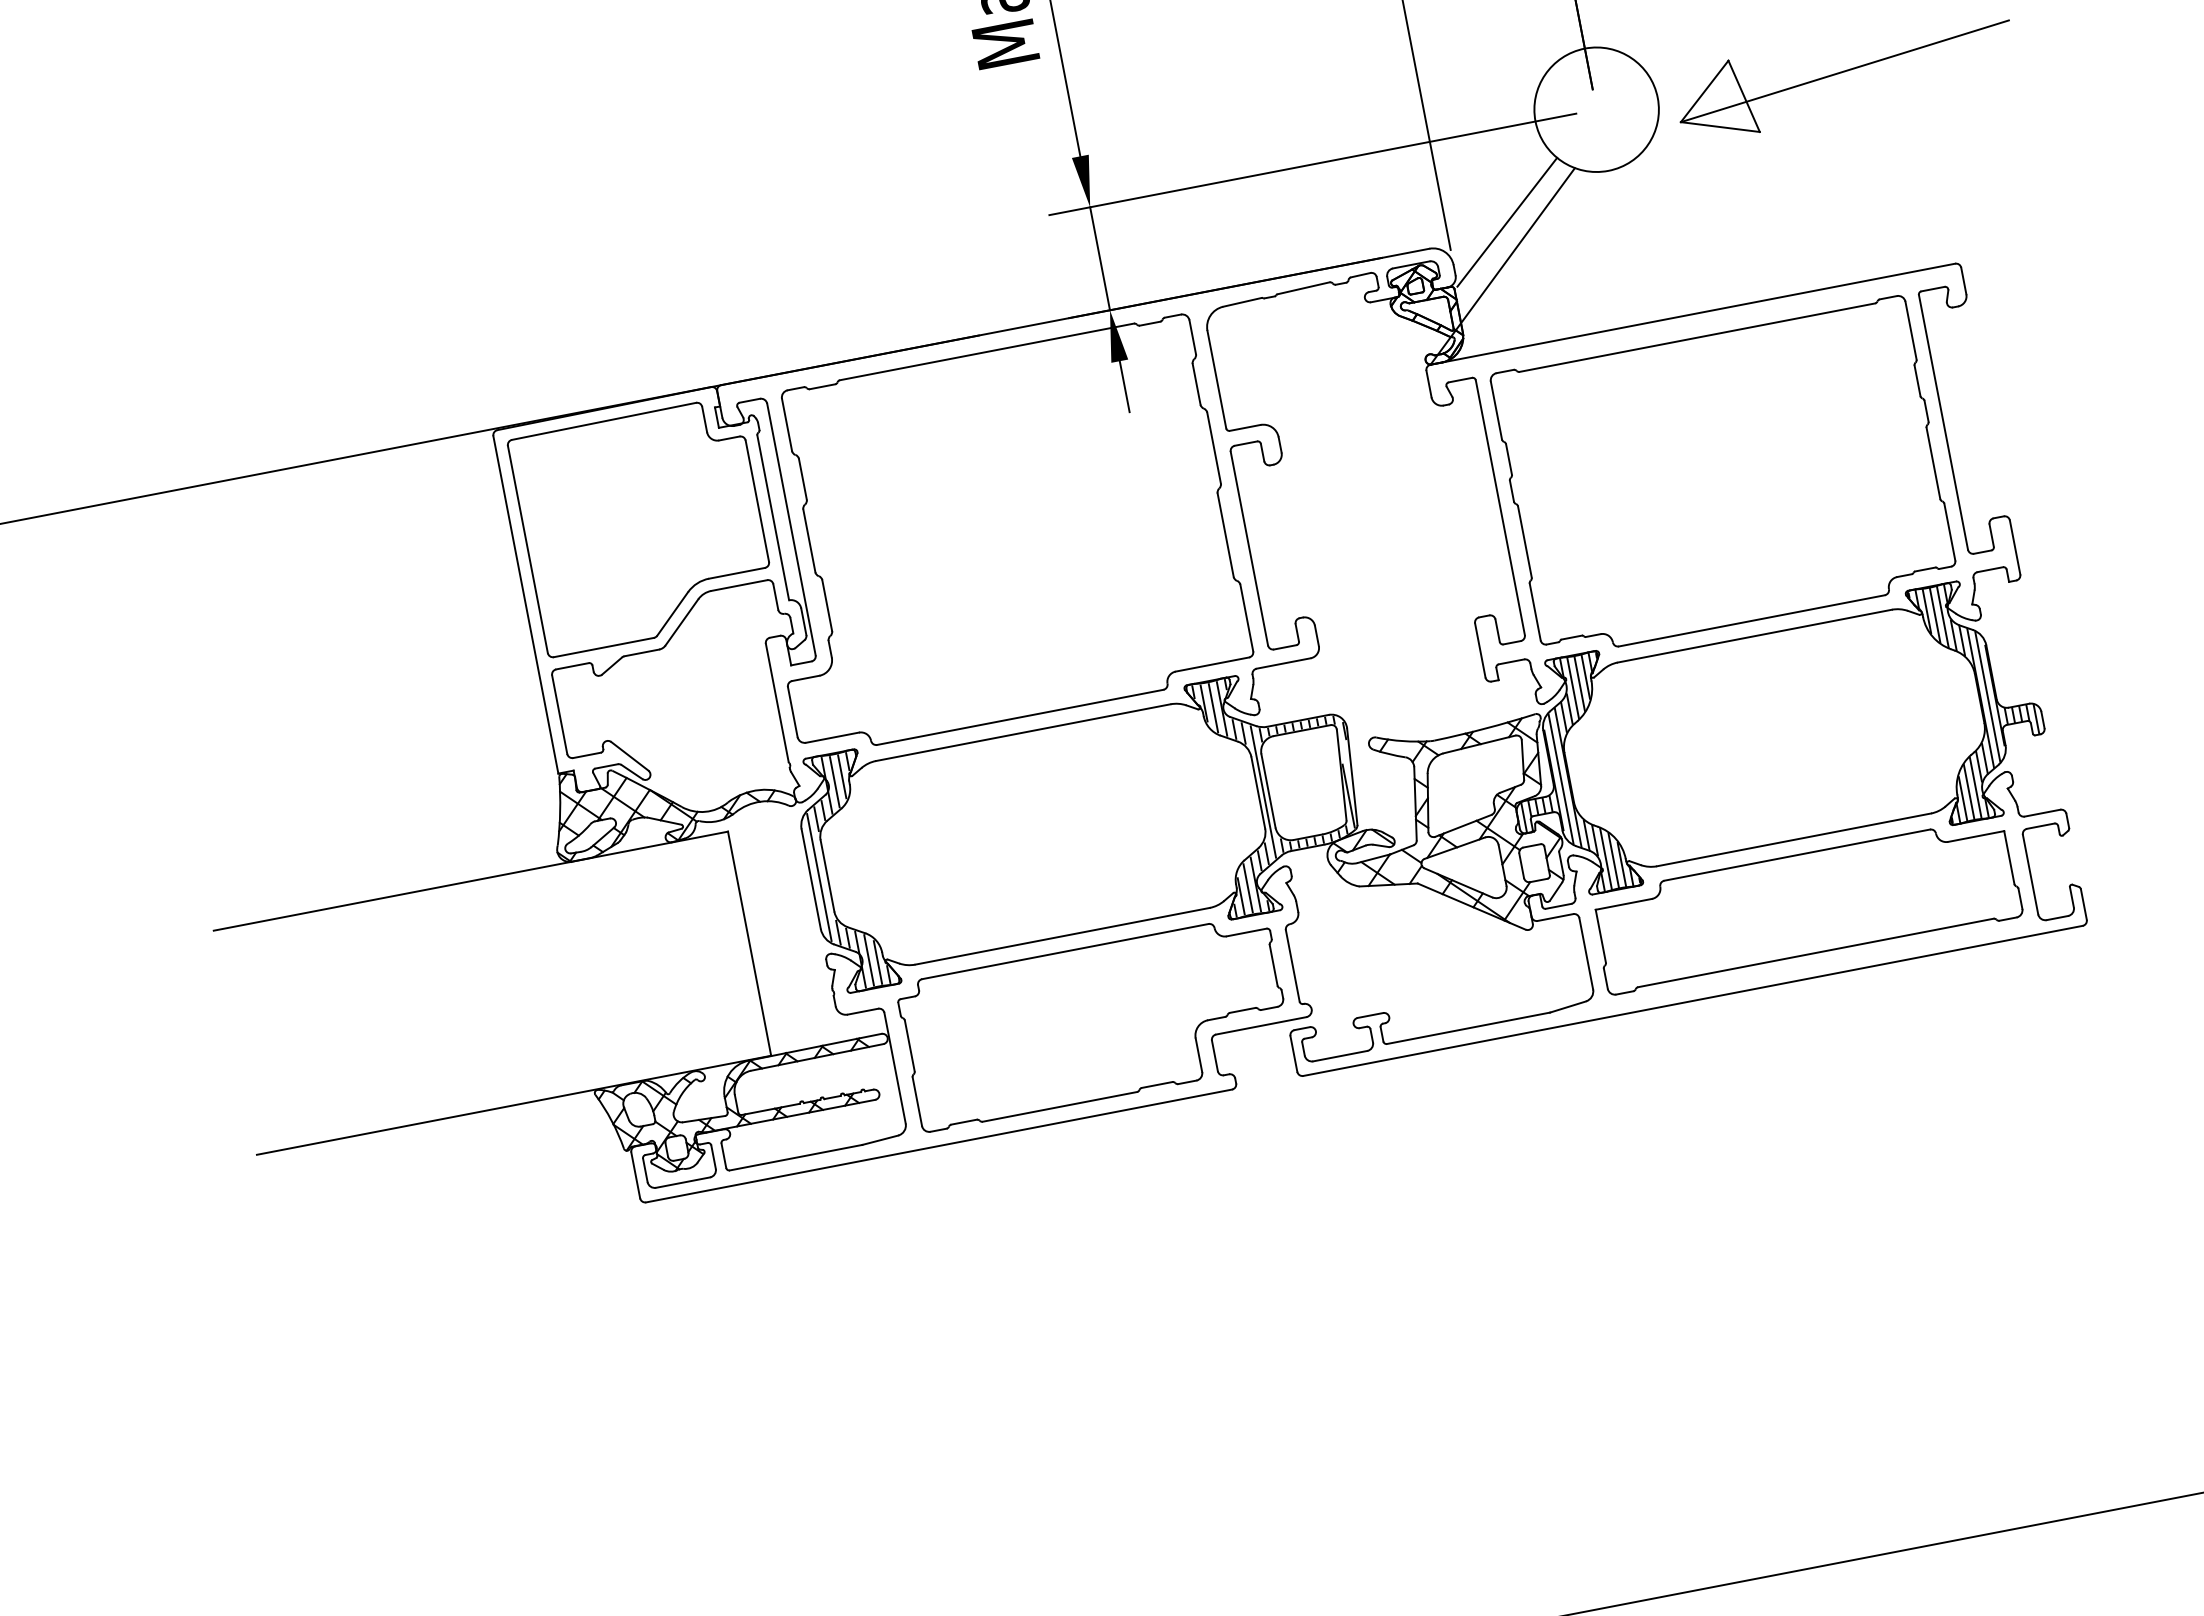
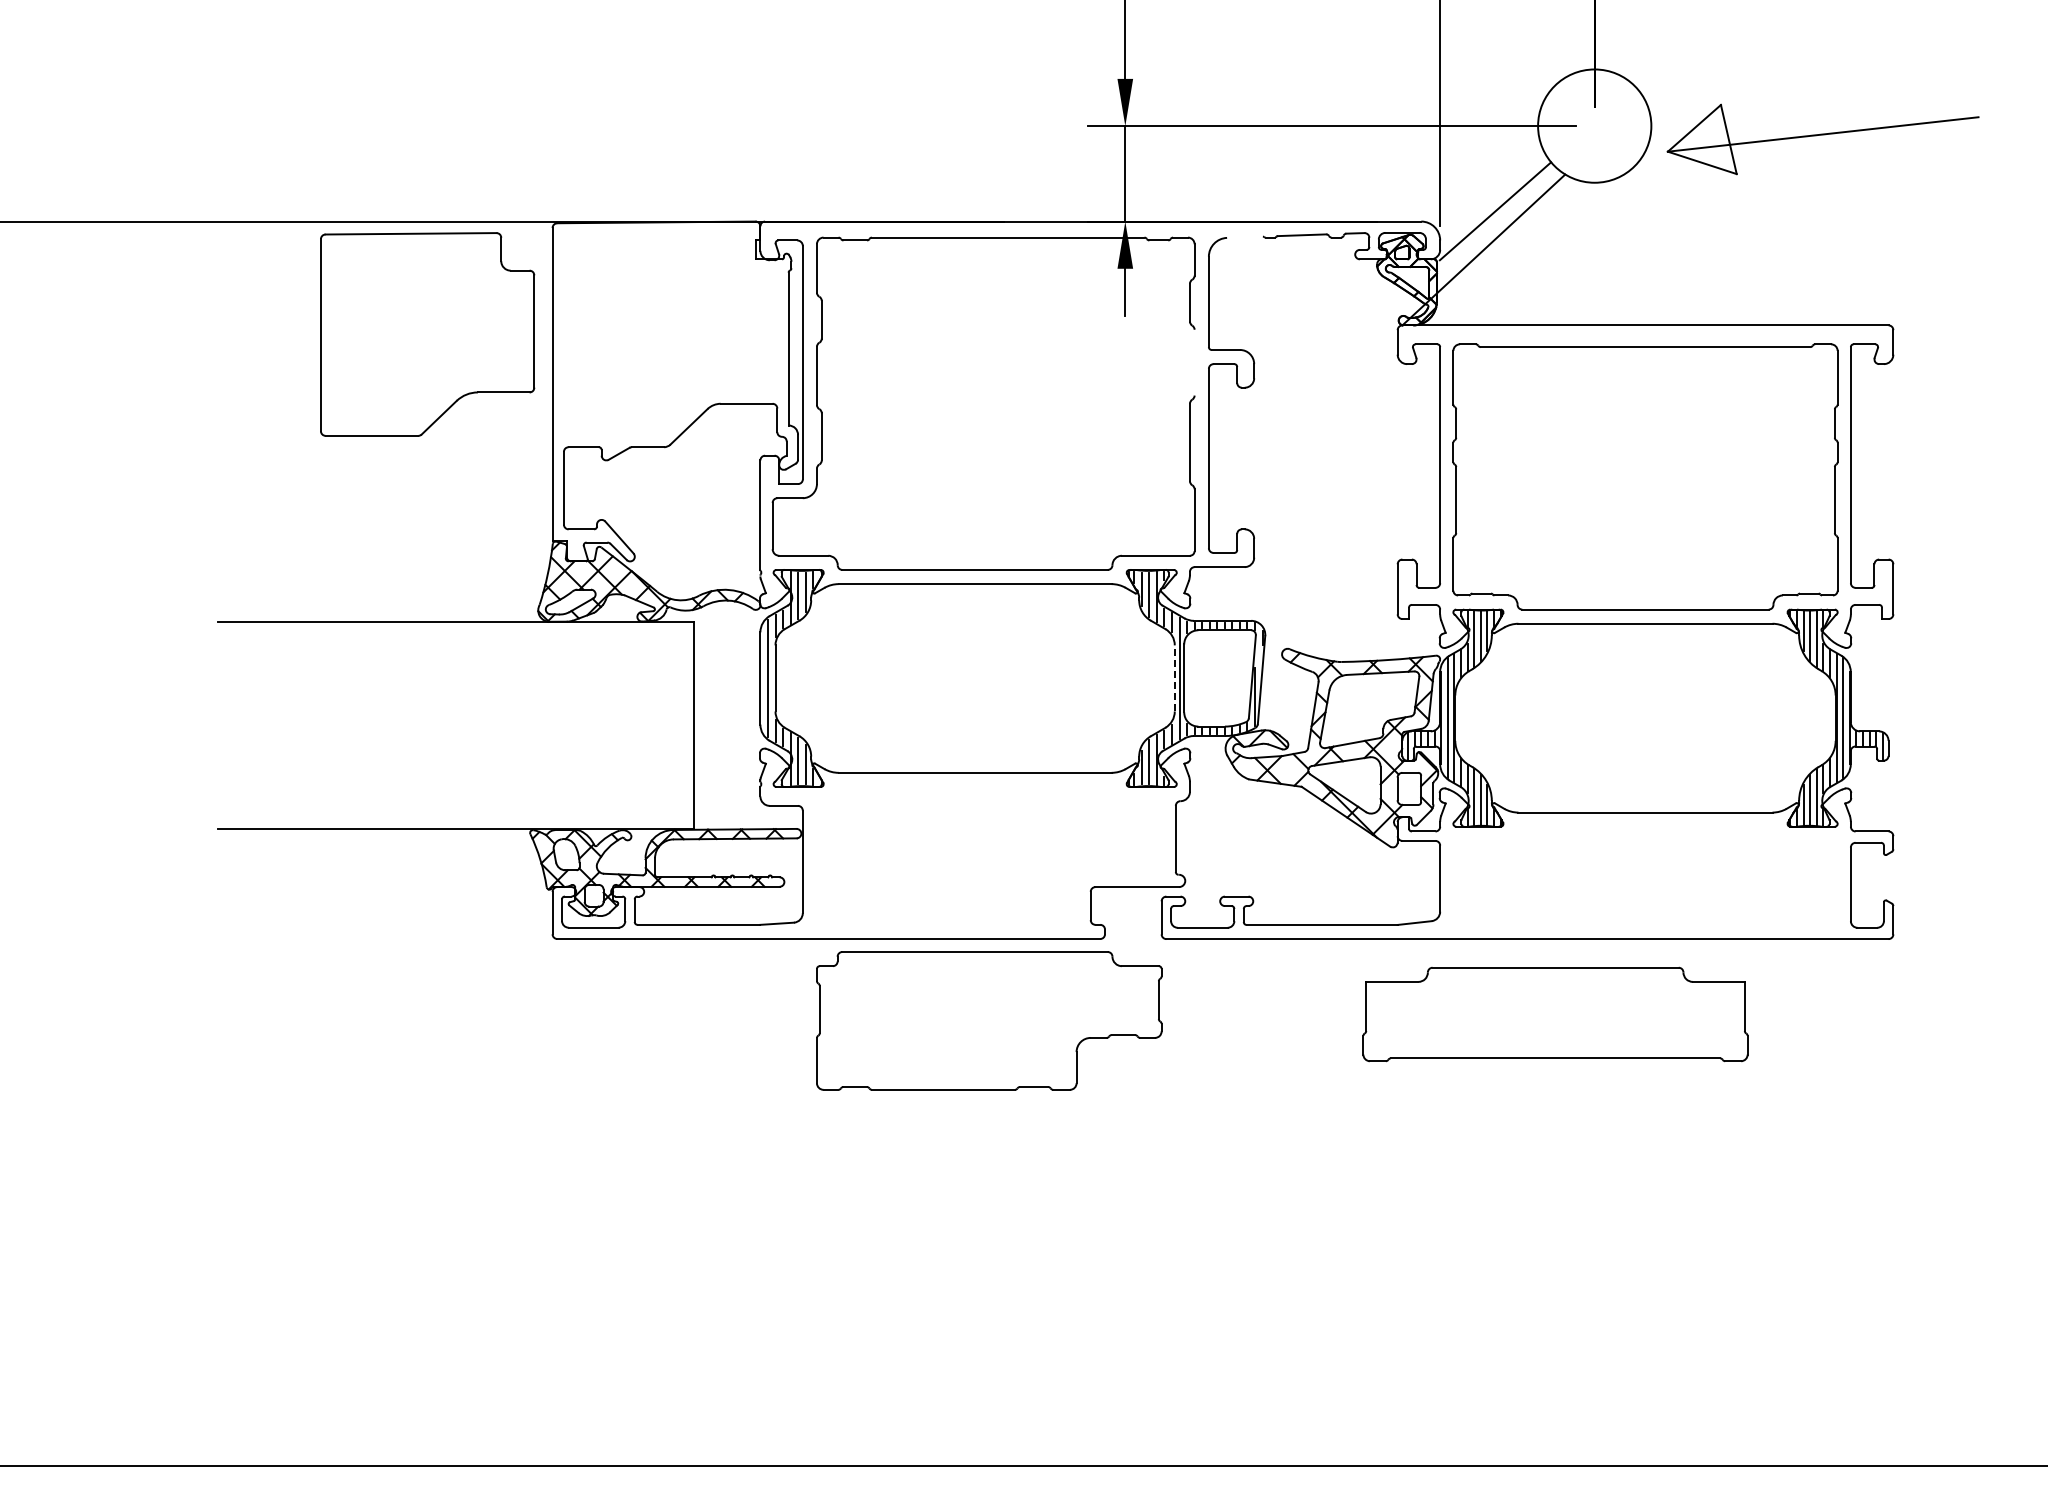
line: (1241, 301) -> (1244, 236), removed
line: (1213, 447) -> (1194, 362), removed
part: (642, 526) -> (427, 334), moved
line: (1257, 791) -> (1174, 677), solid -> dashed
part: (1806, 905) -> (1555, 1014), moved
part: (1095, 1022) -> (989, 1020), moved

